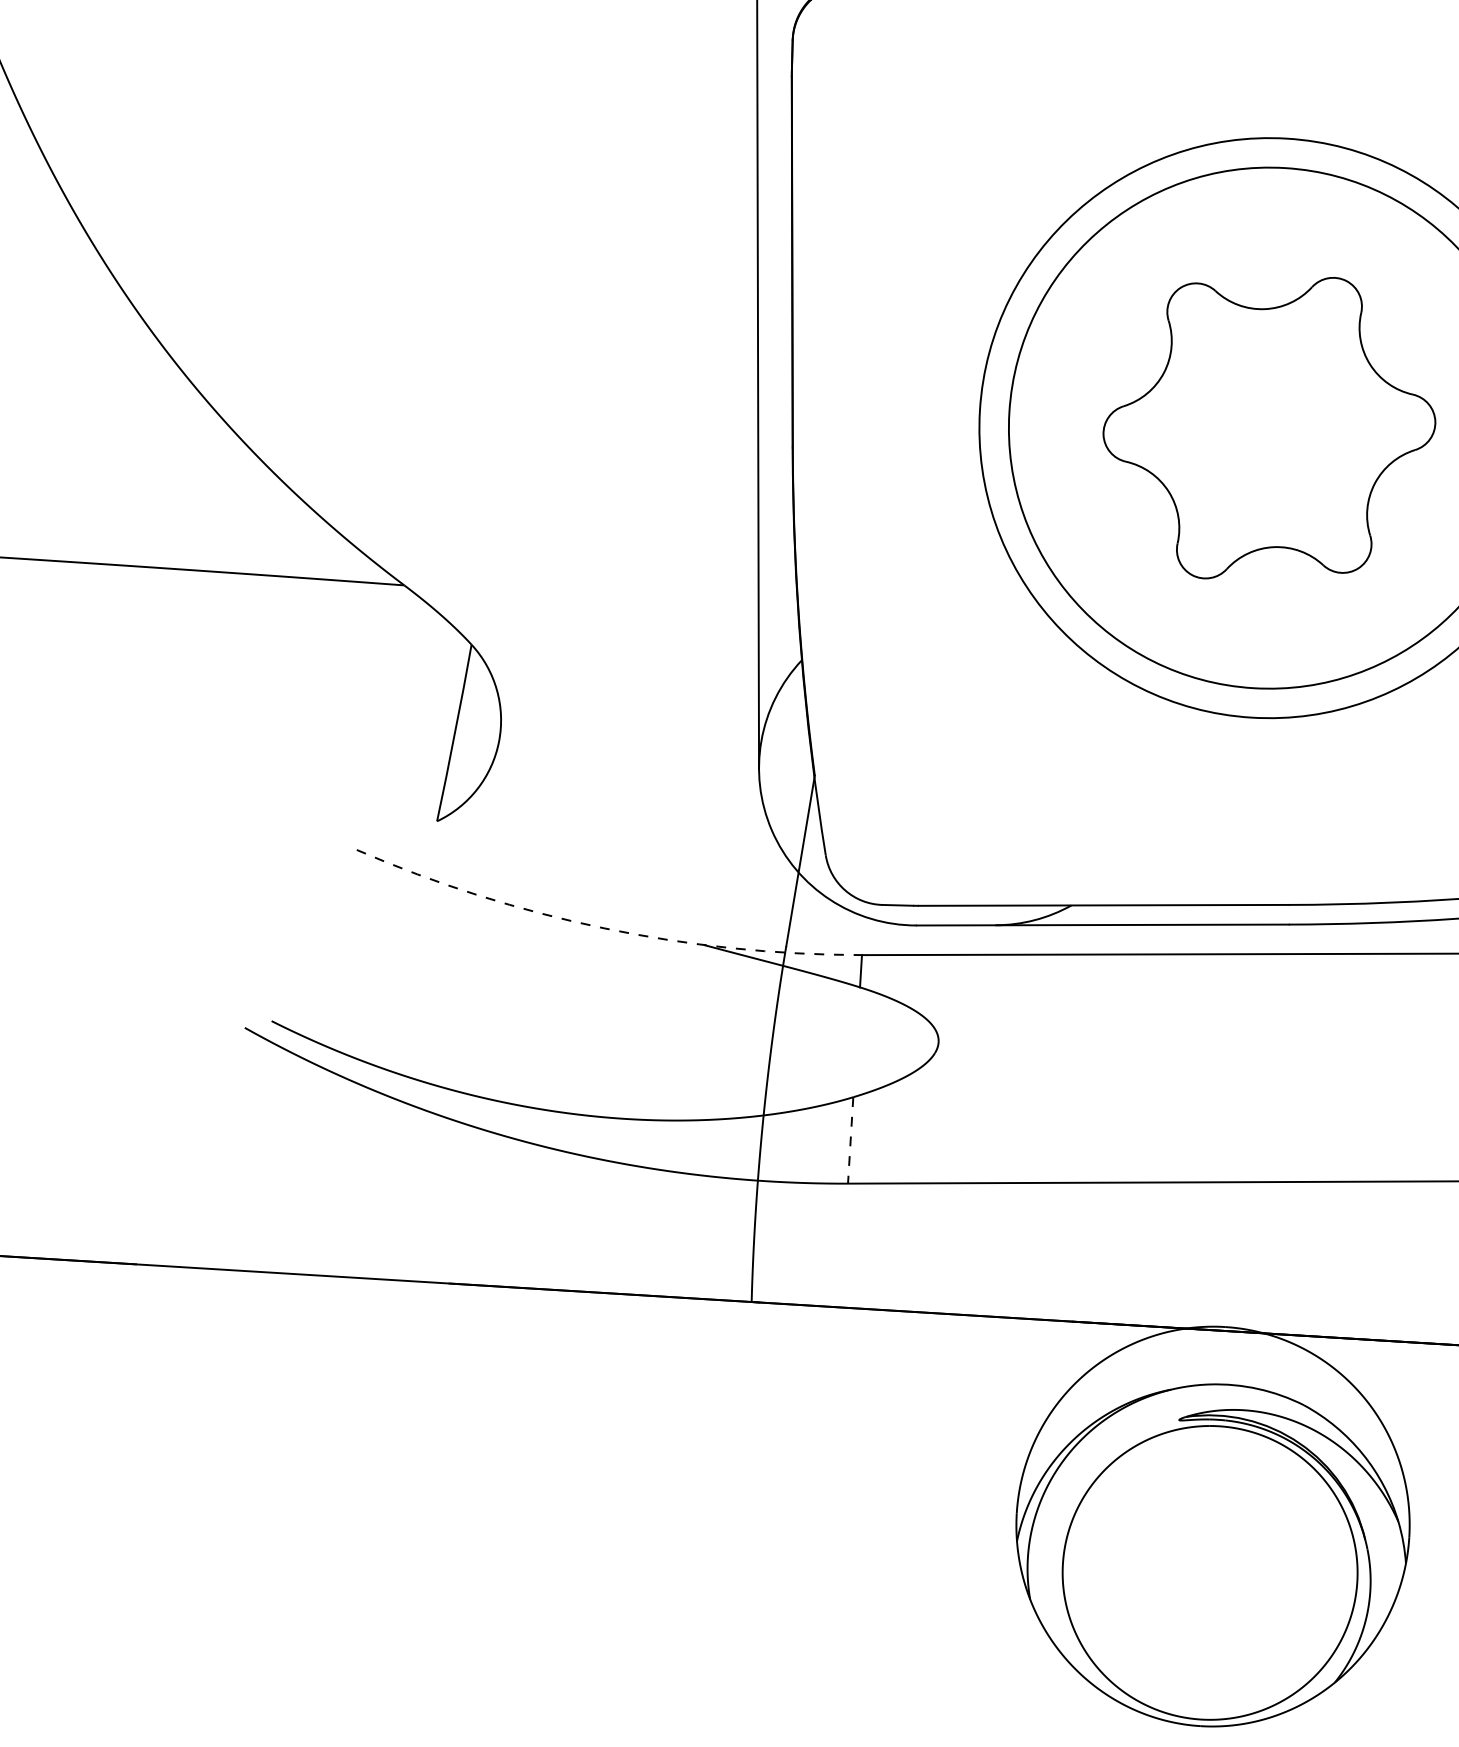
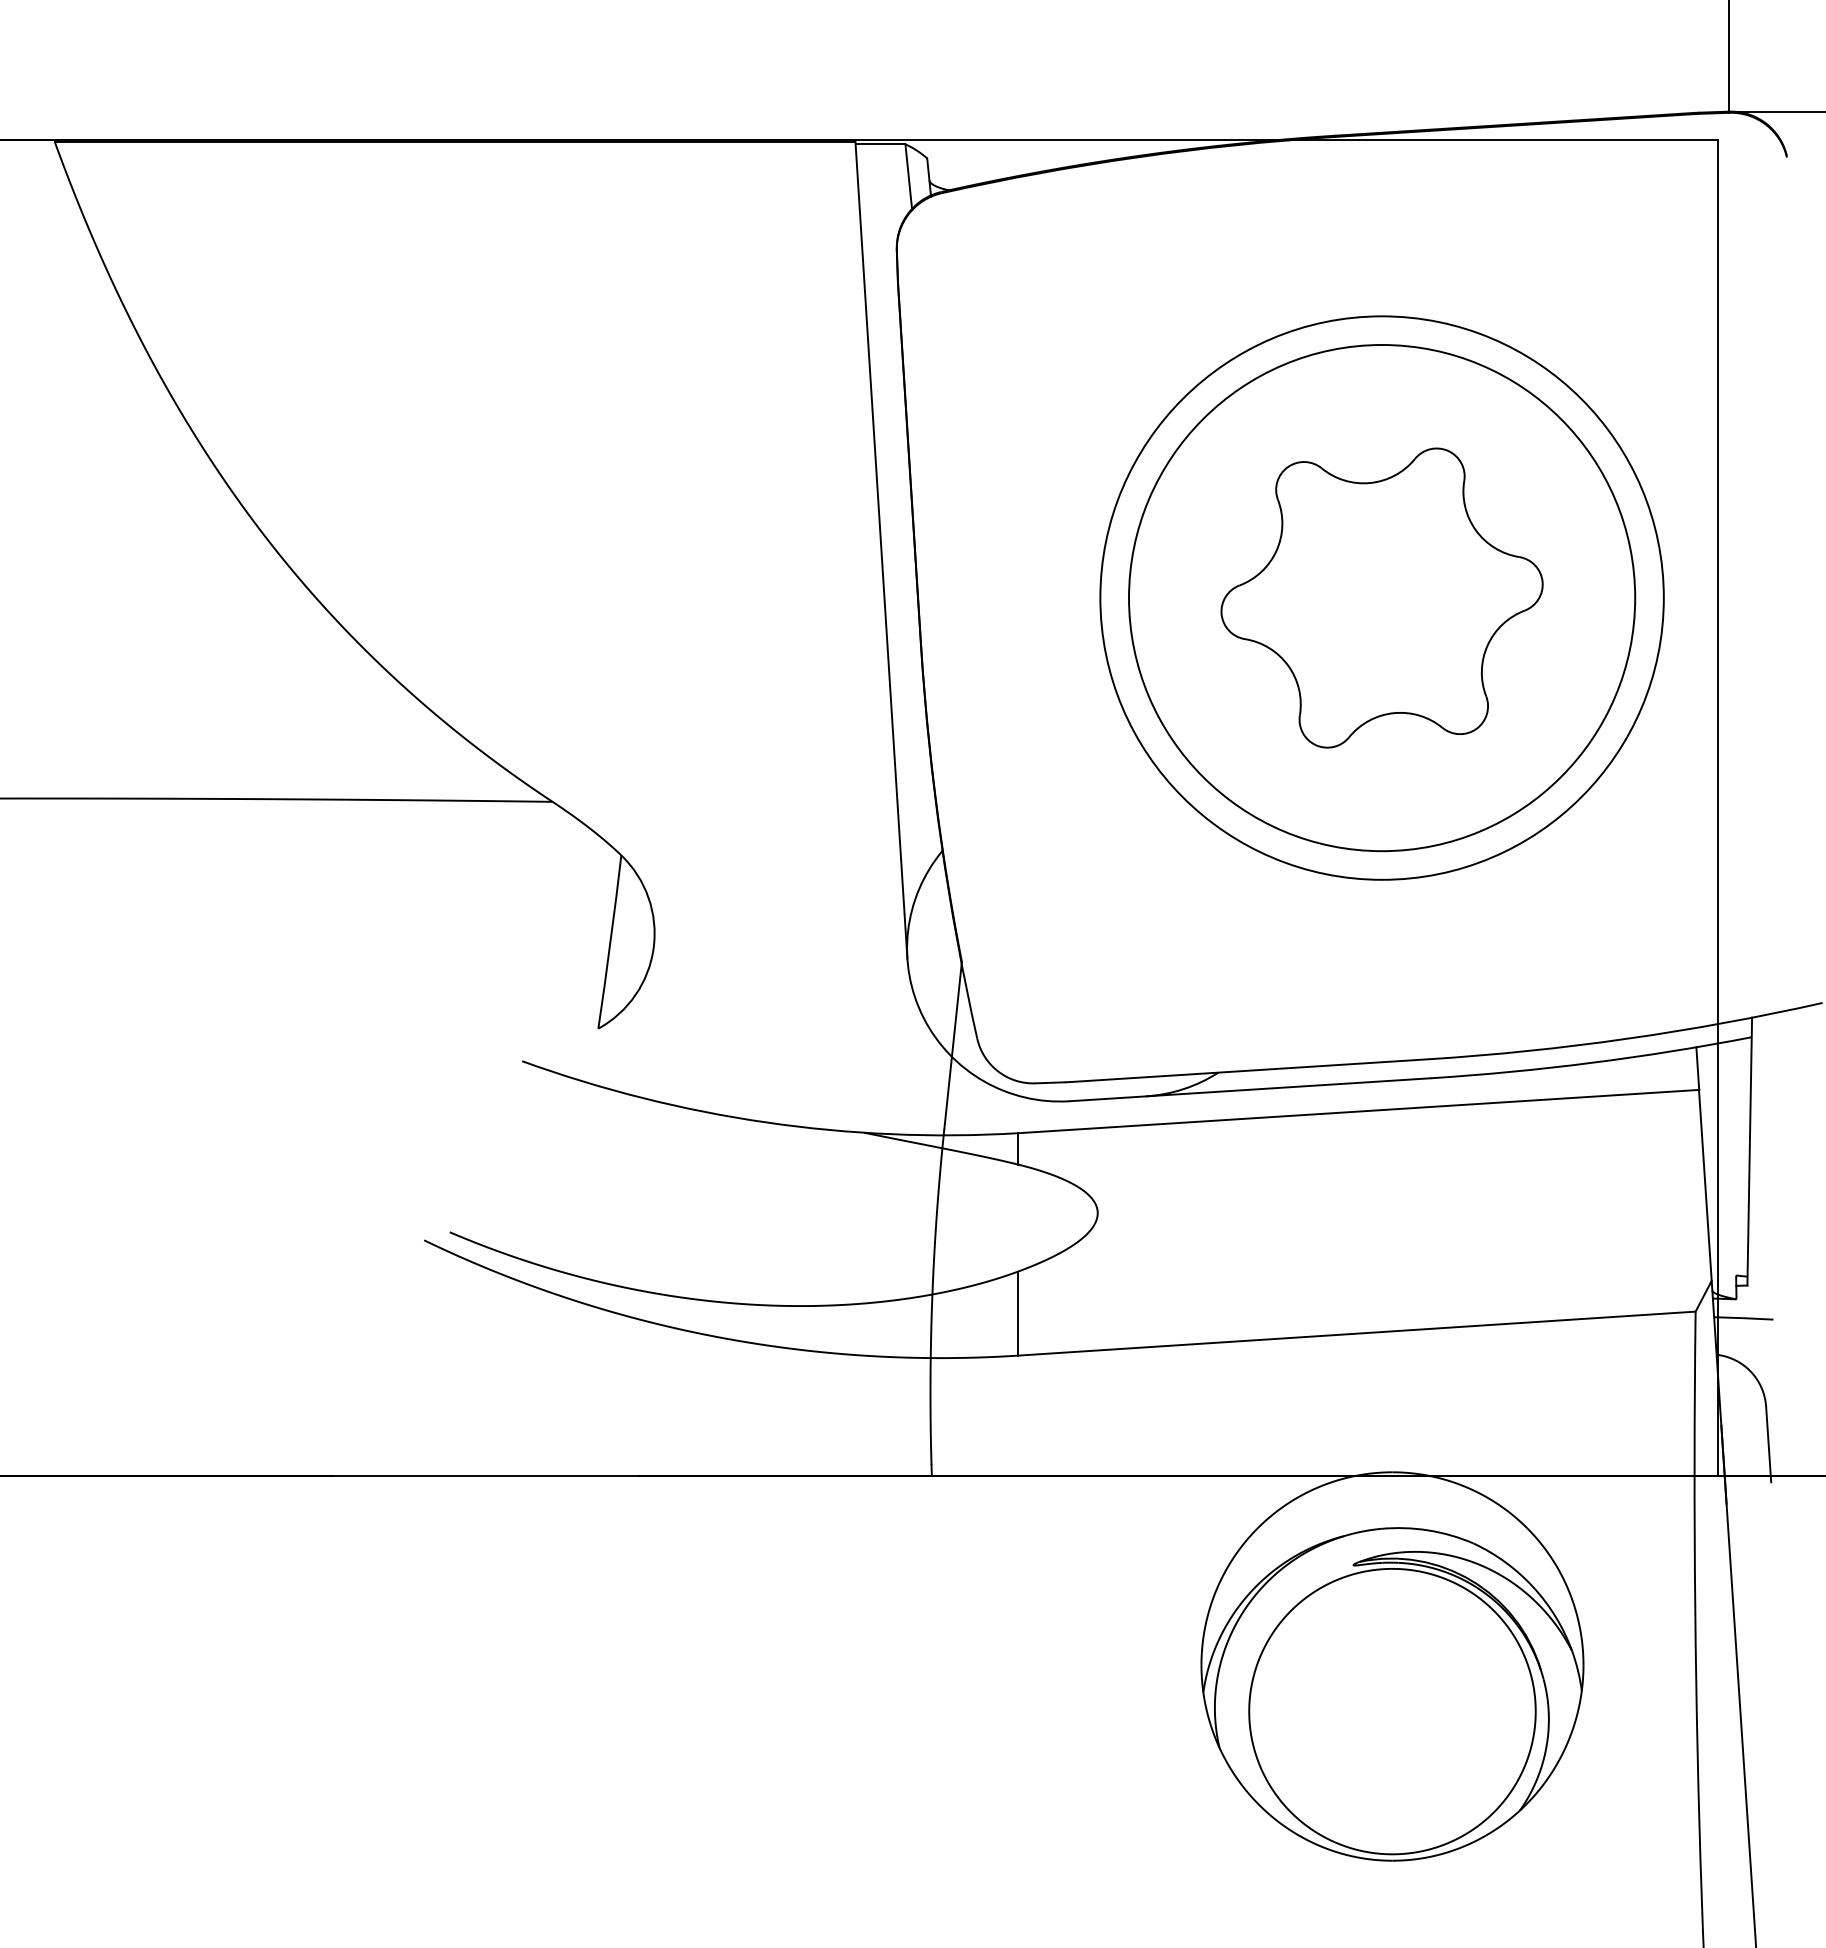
arc: (603, 928) -> (766, 1122), dashed -> solid
line: (850, 1141) -> (1018, 1314), dashed -> solid

